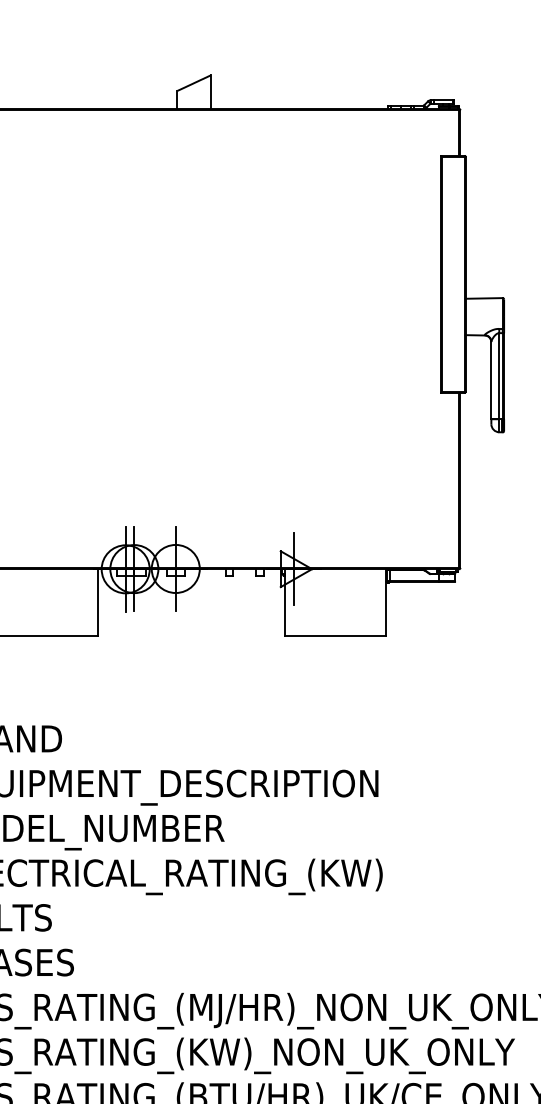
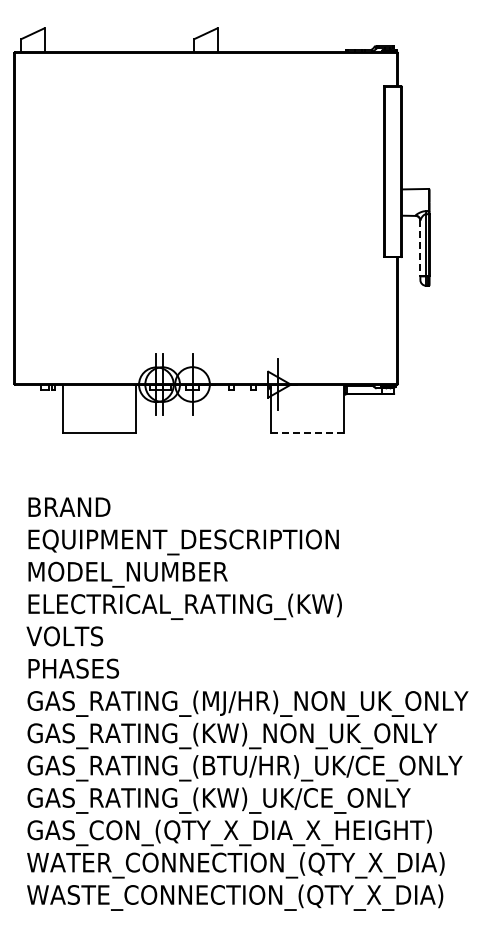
line: (491, 380) -> (420, 248), solid -> dashed
line: (335, 636) -> (307, 433), solid -> dashed

